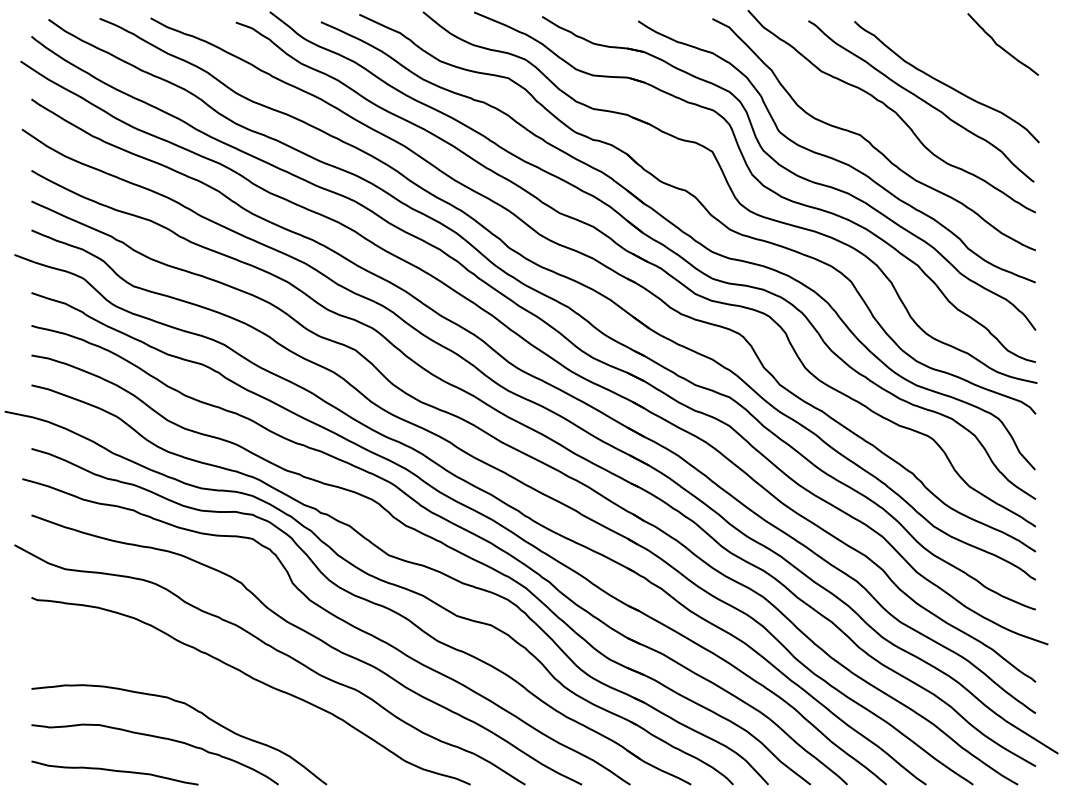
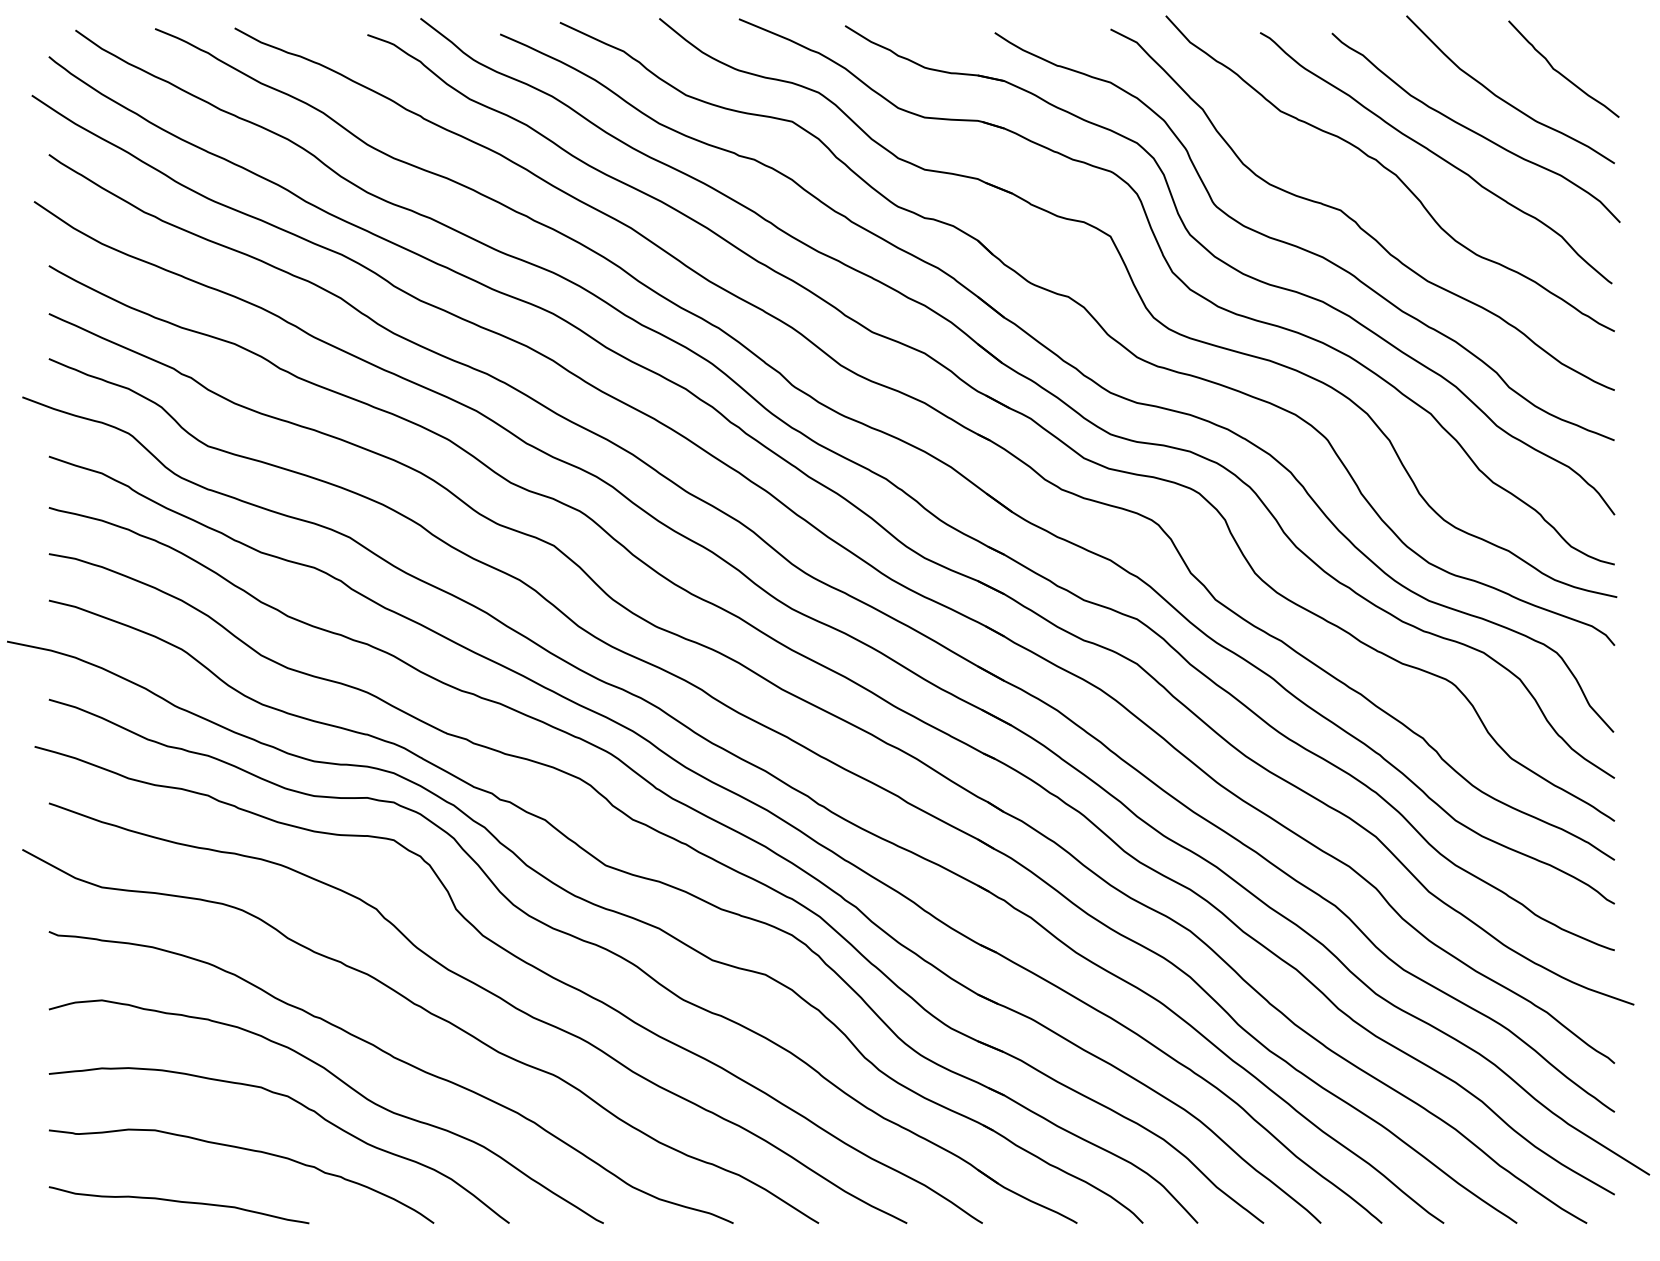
curve: (966, 64) -> (1506, 100), added
curve: (221, 696) -> (345, 1085), added

